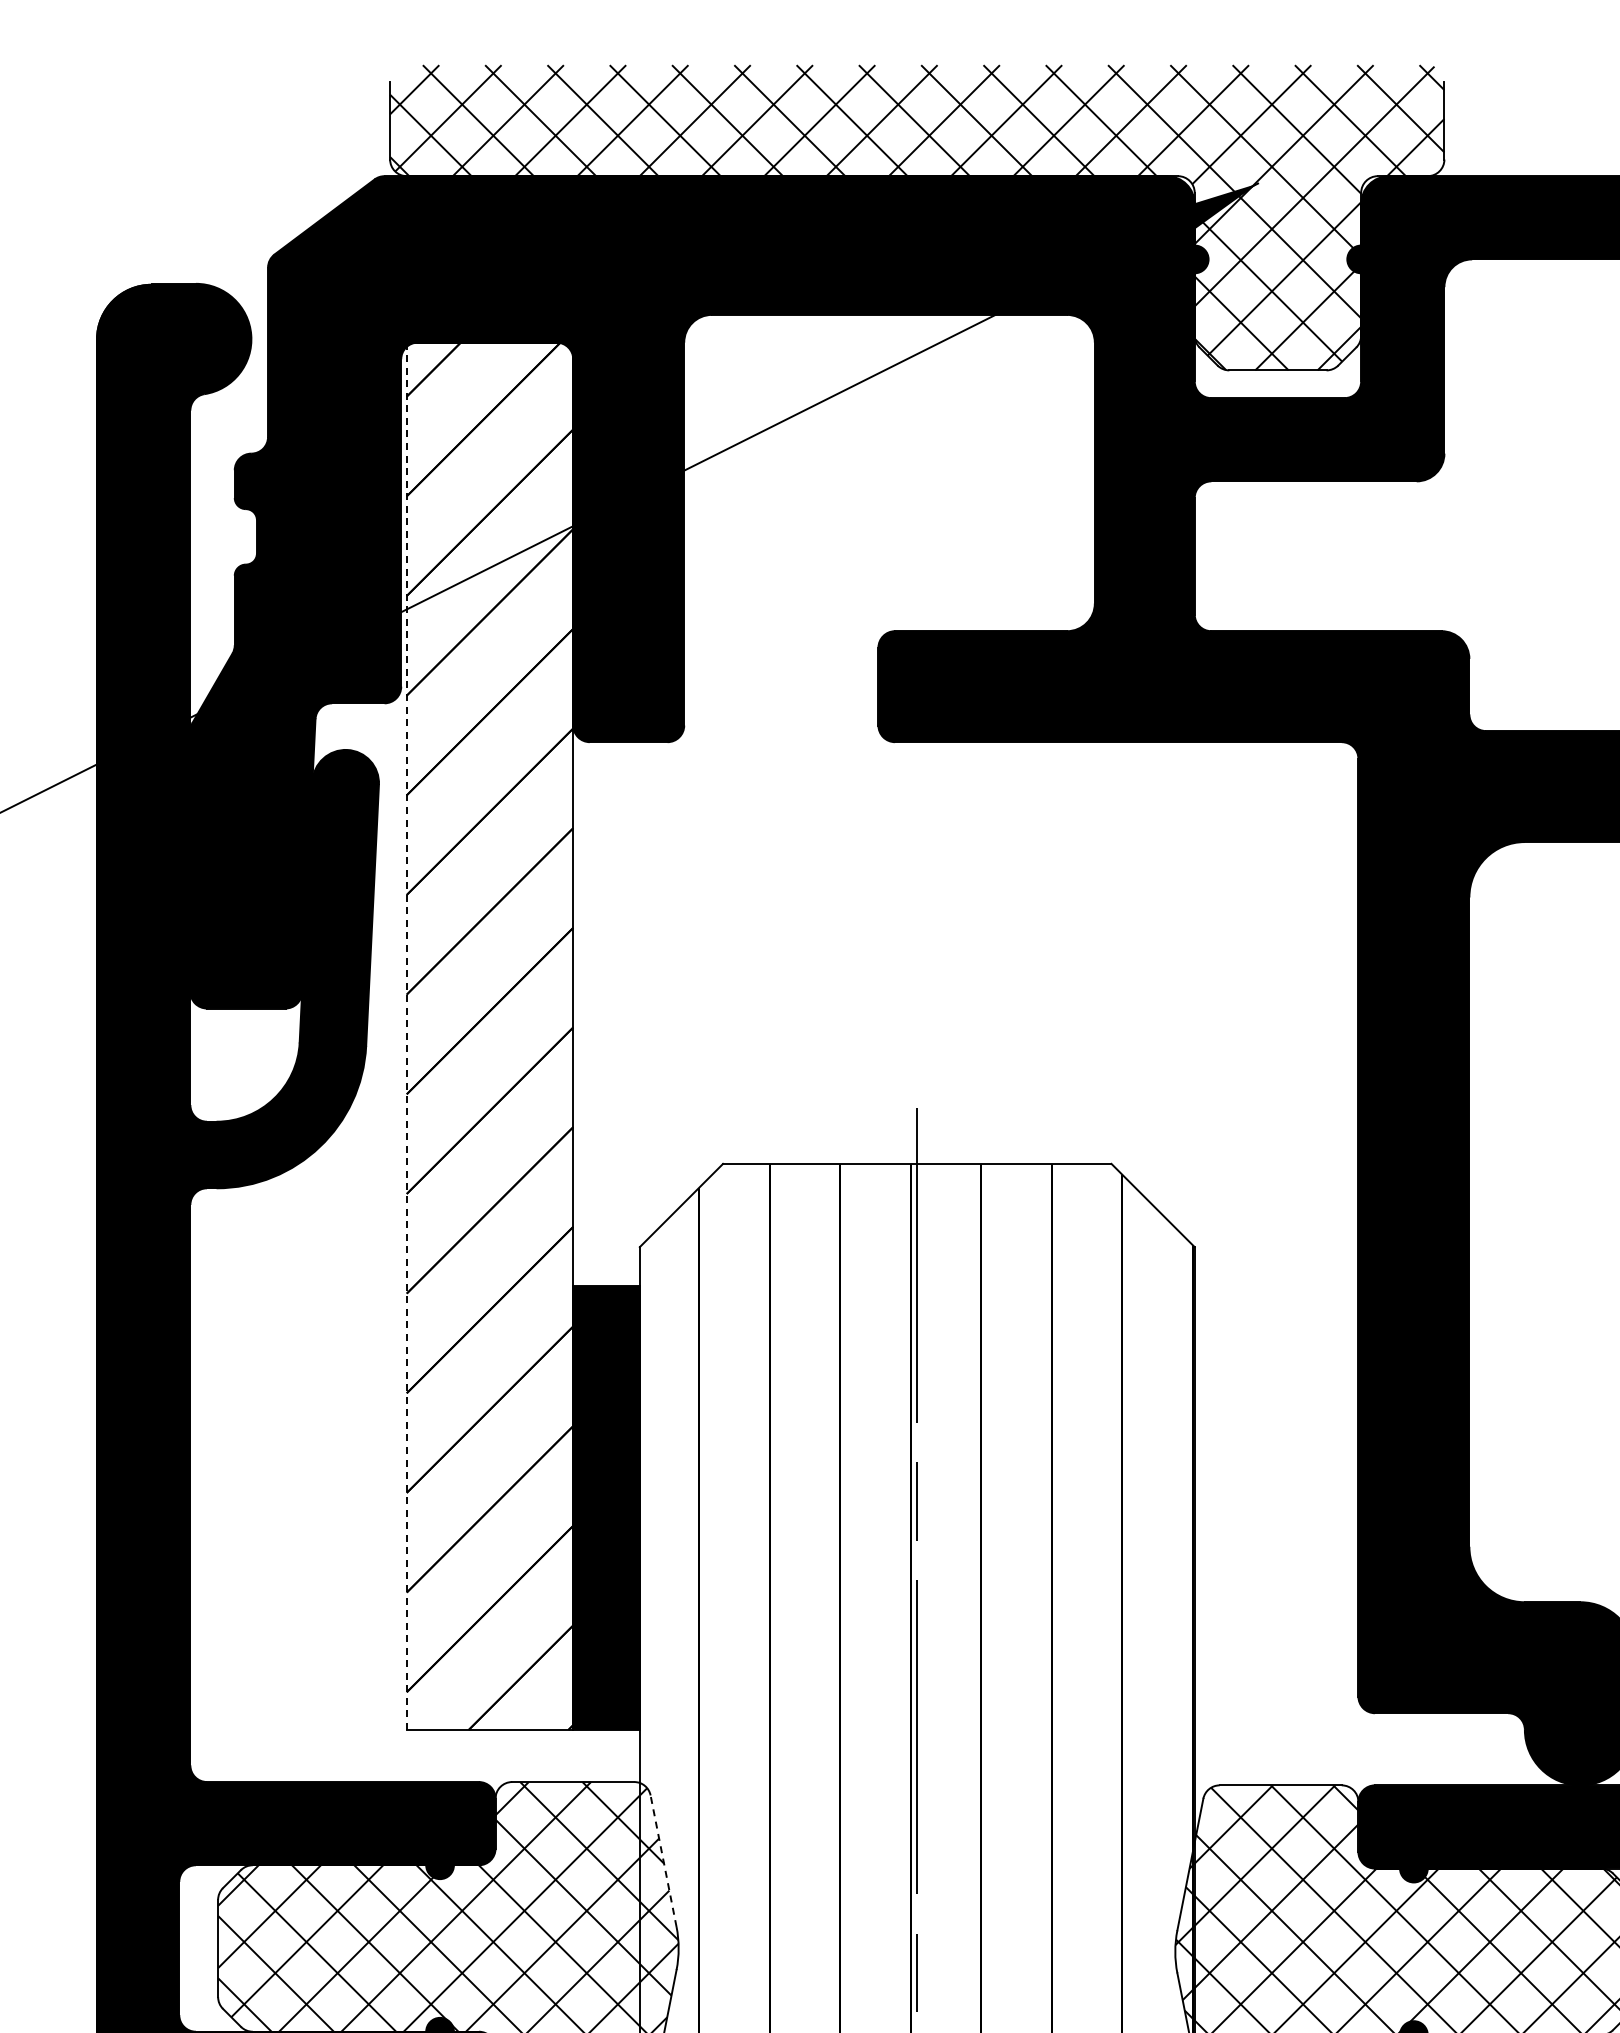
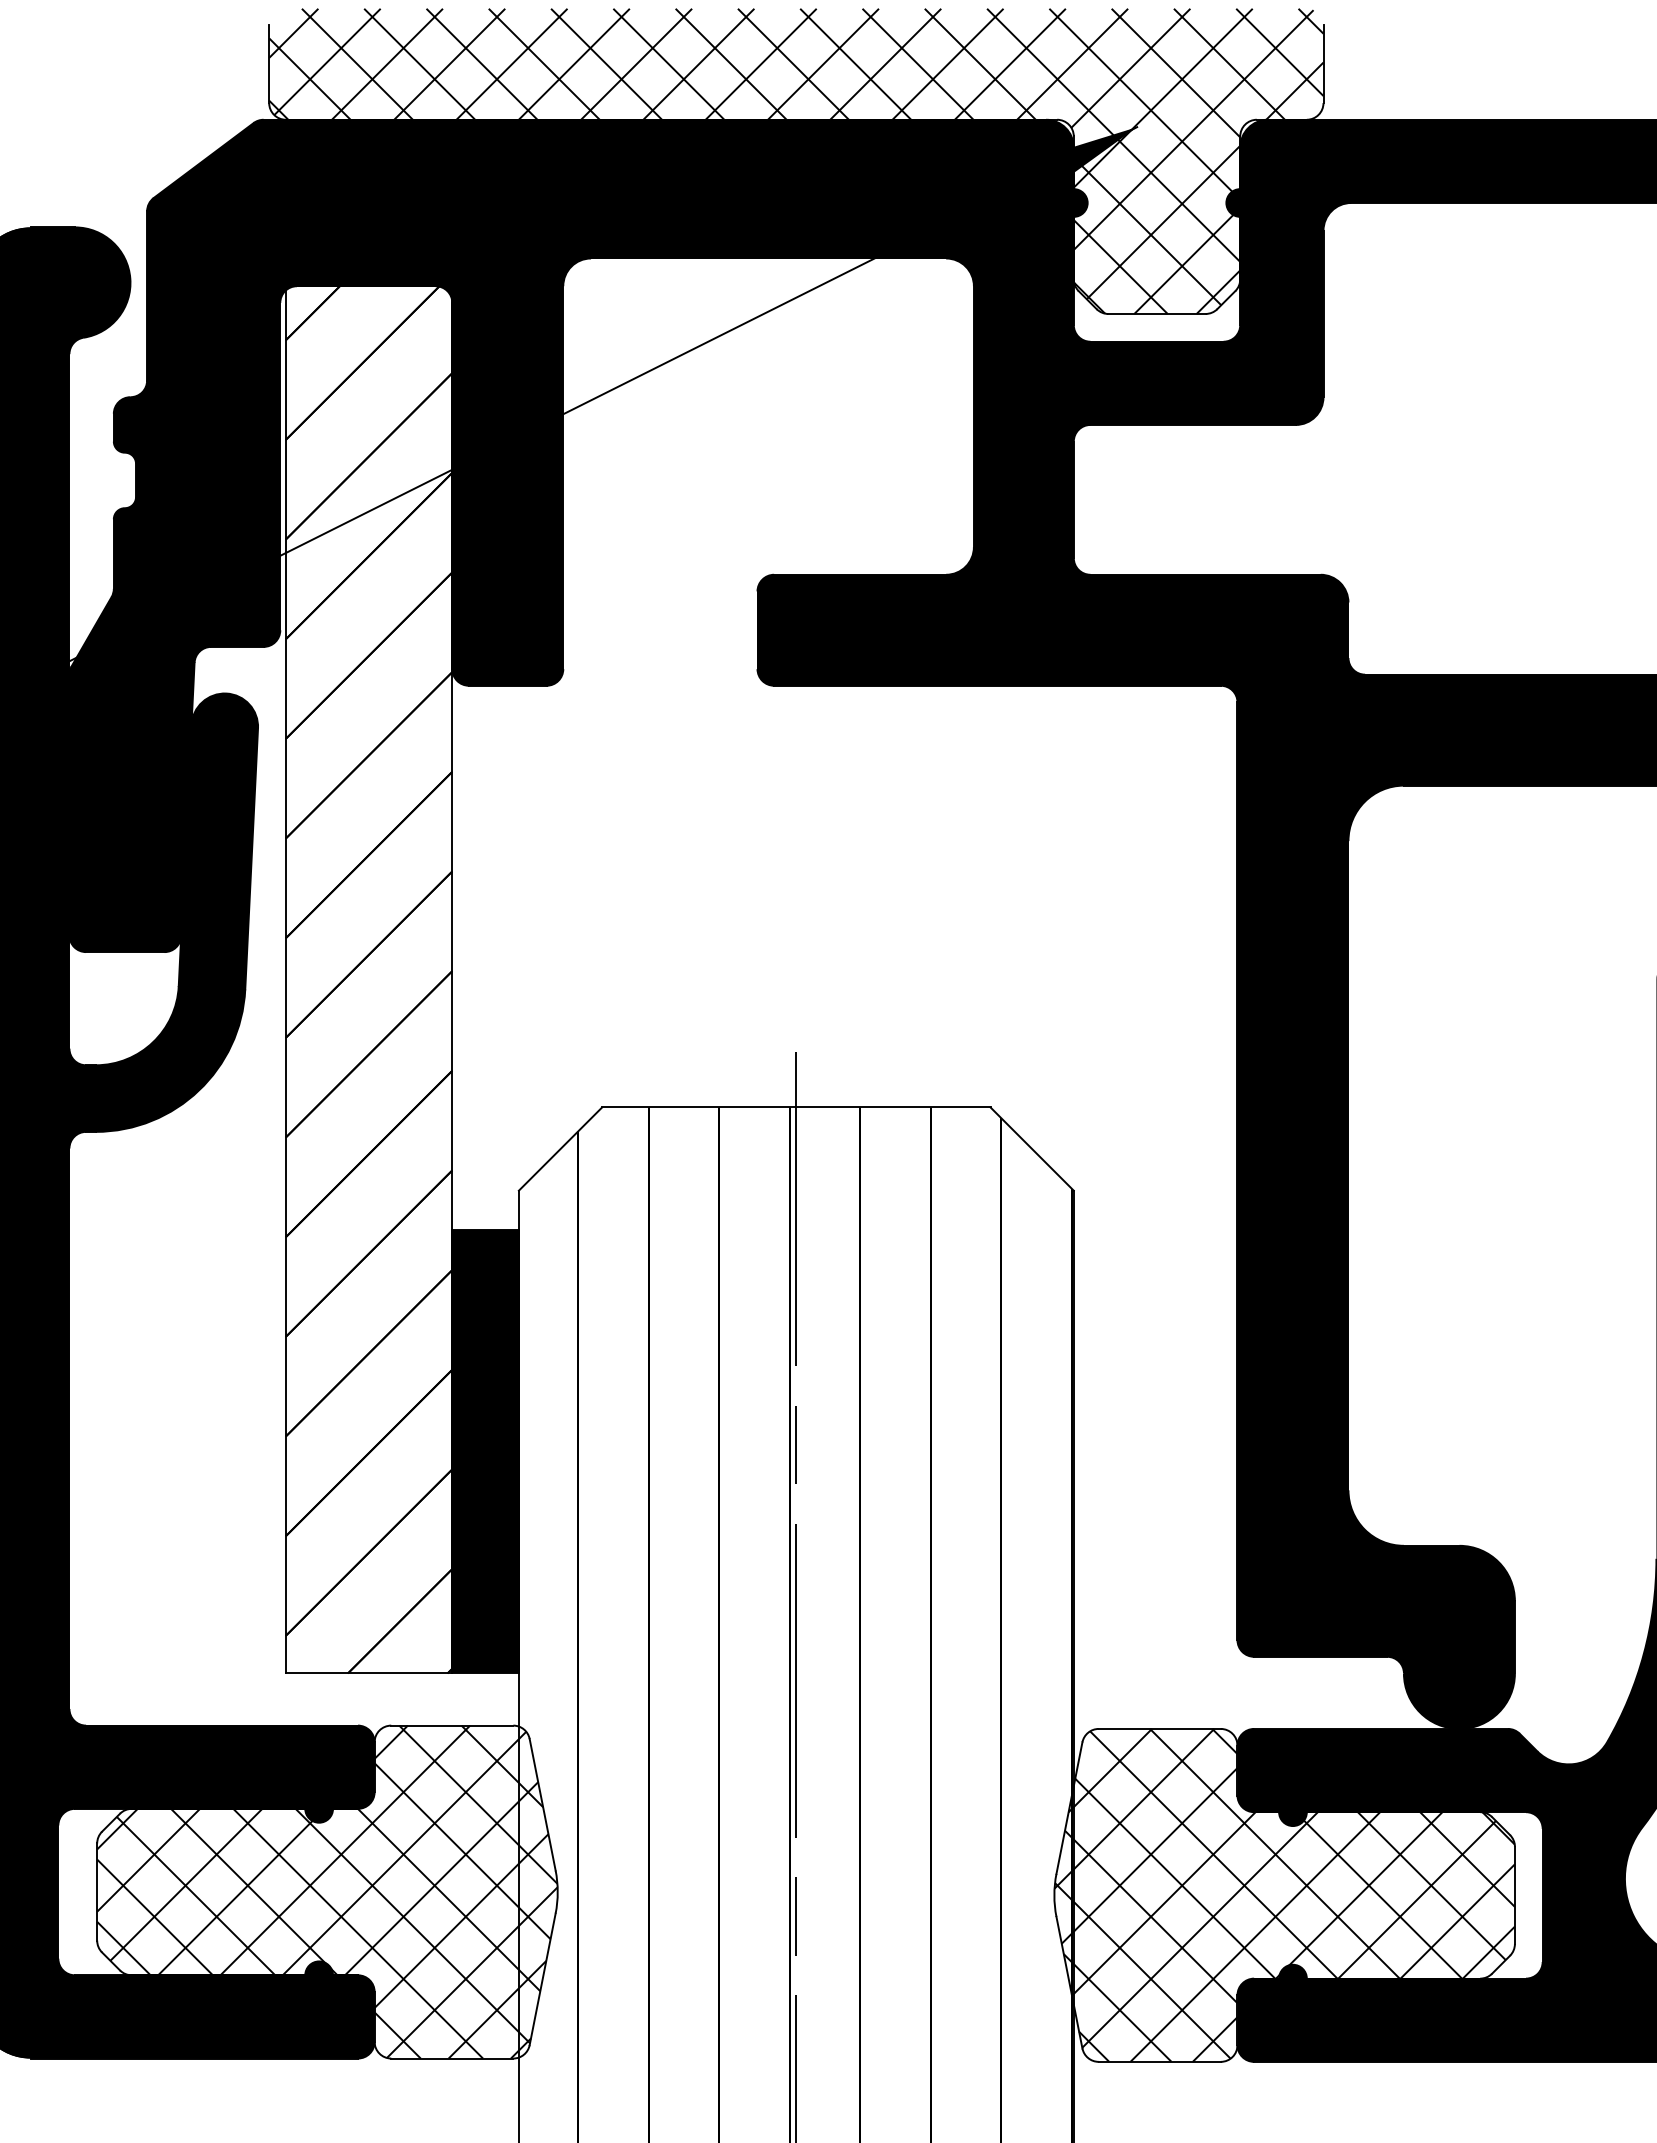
line: (406, 1035) -> (285, 979), dashed -> solid
line: (663, 1860) -> (542, 1804), dashed -> solid

